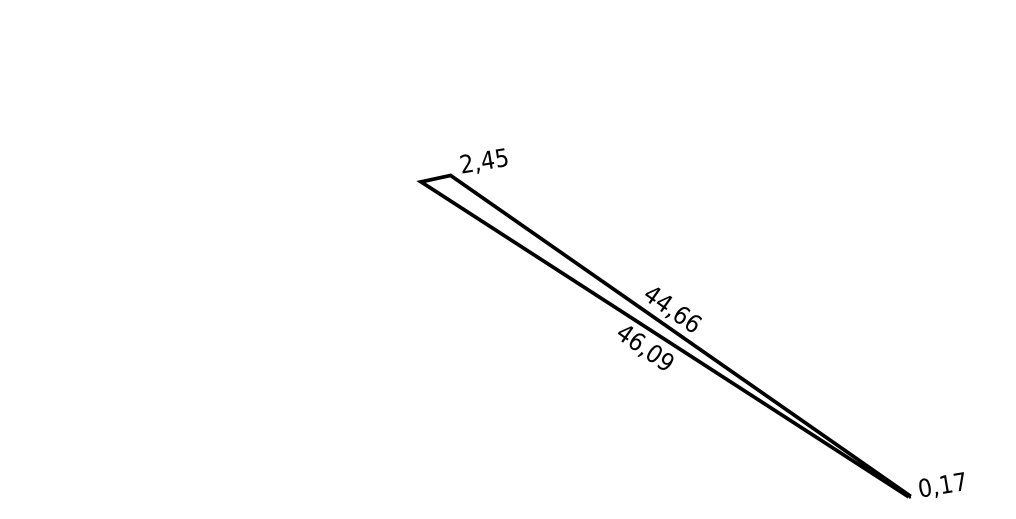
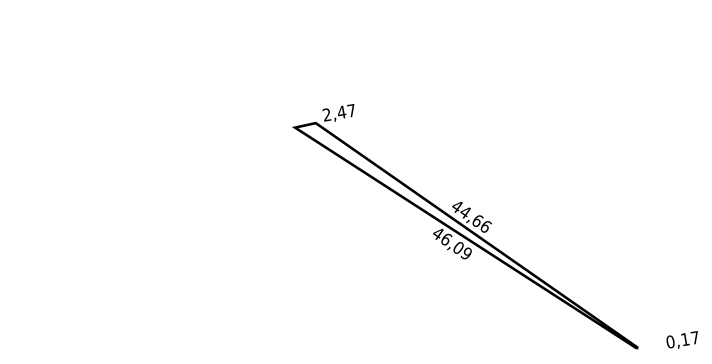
text: (501, 157) -> (351, 110), 2,45 -> 2,47
text: (941, 484) -> (682, 339), moved

